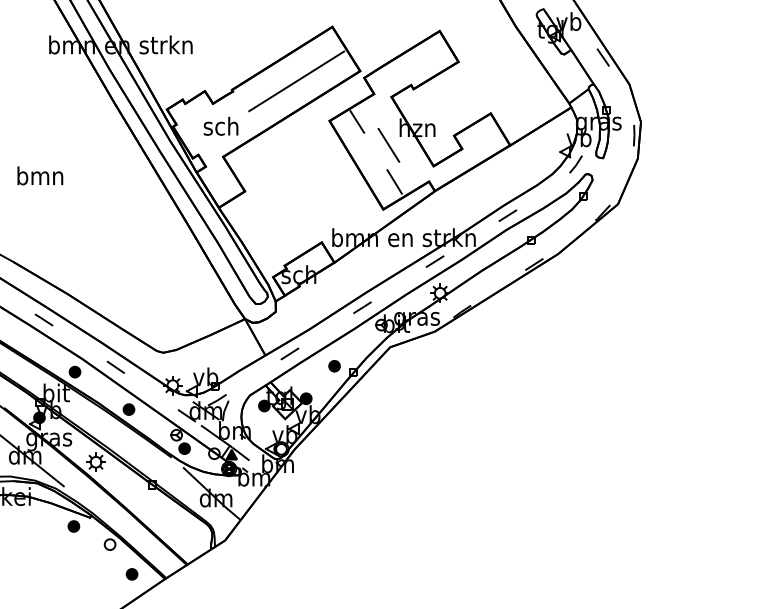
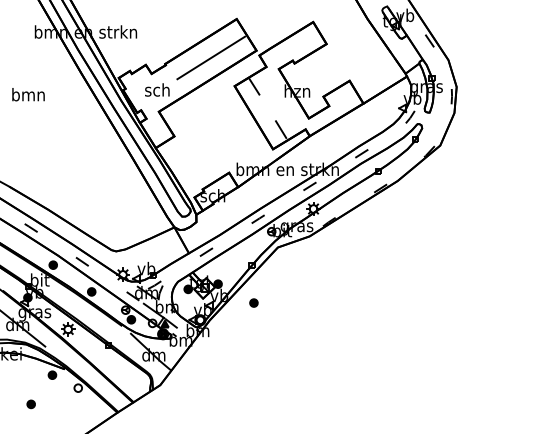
line: (388, 144) -> (276, 102), removed
text: (40, 175) -> (28, 94), moved
part: (334, 366) -> (253, 303), moved
part: (131, 574) -> (30, 404), moved

